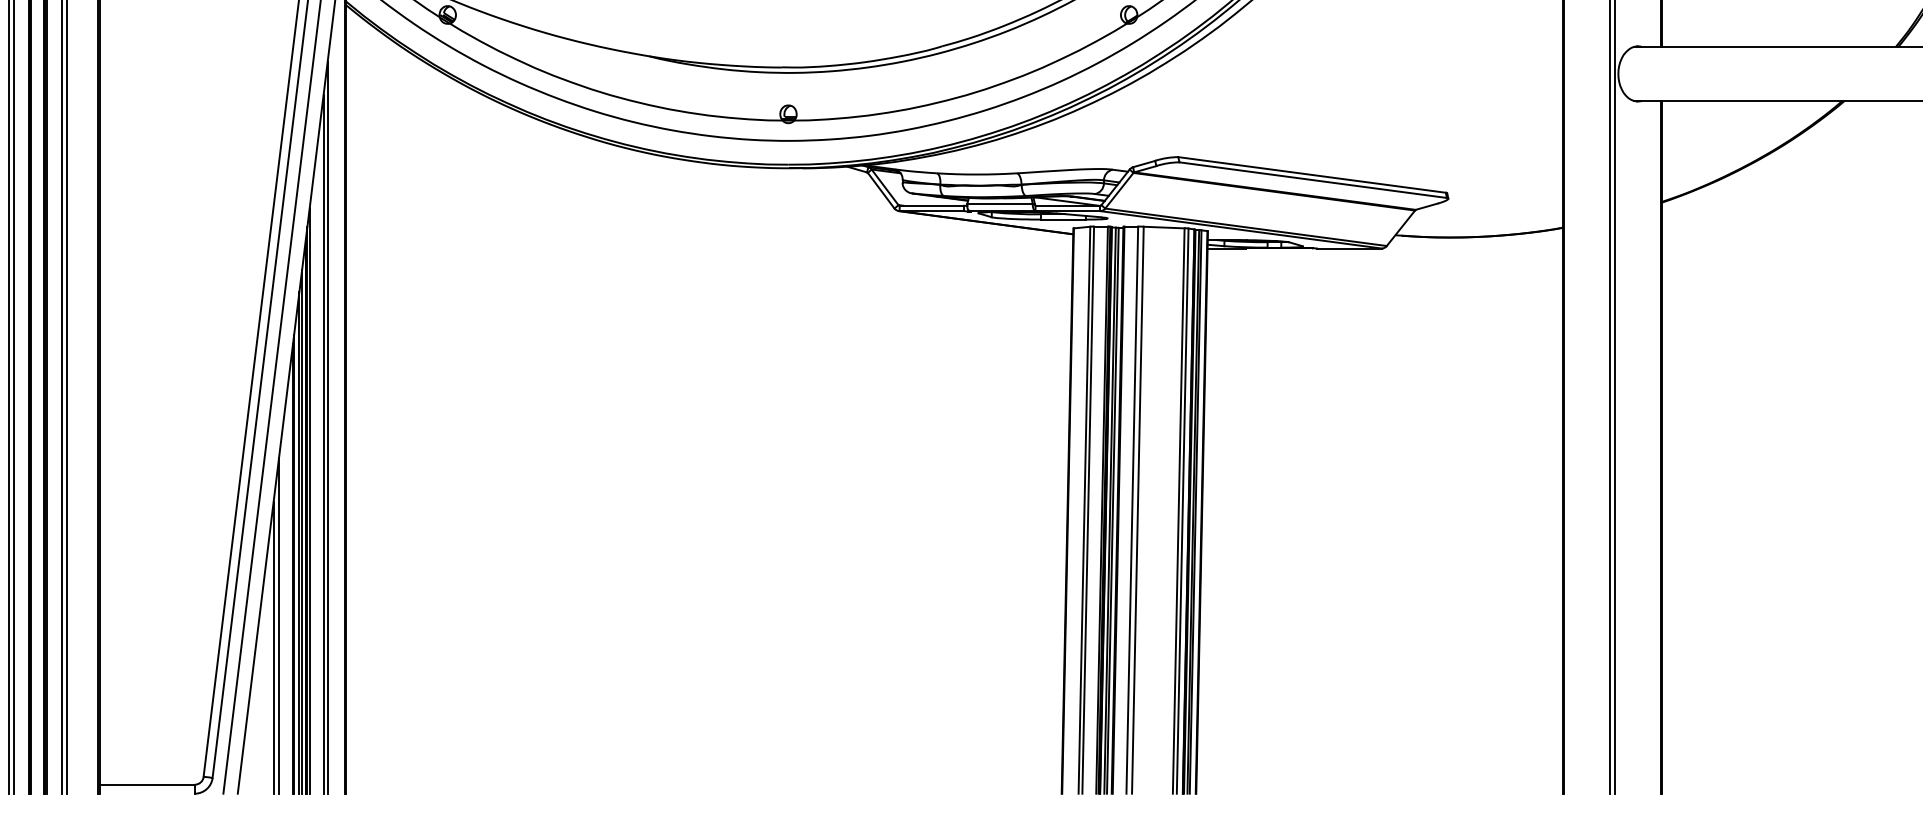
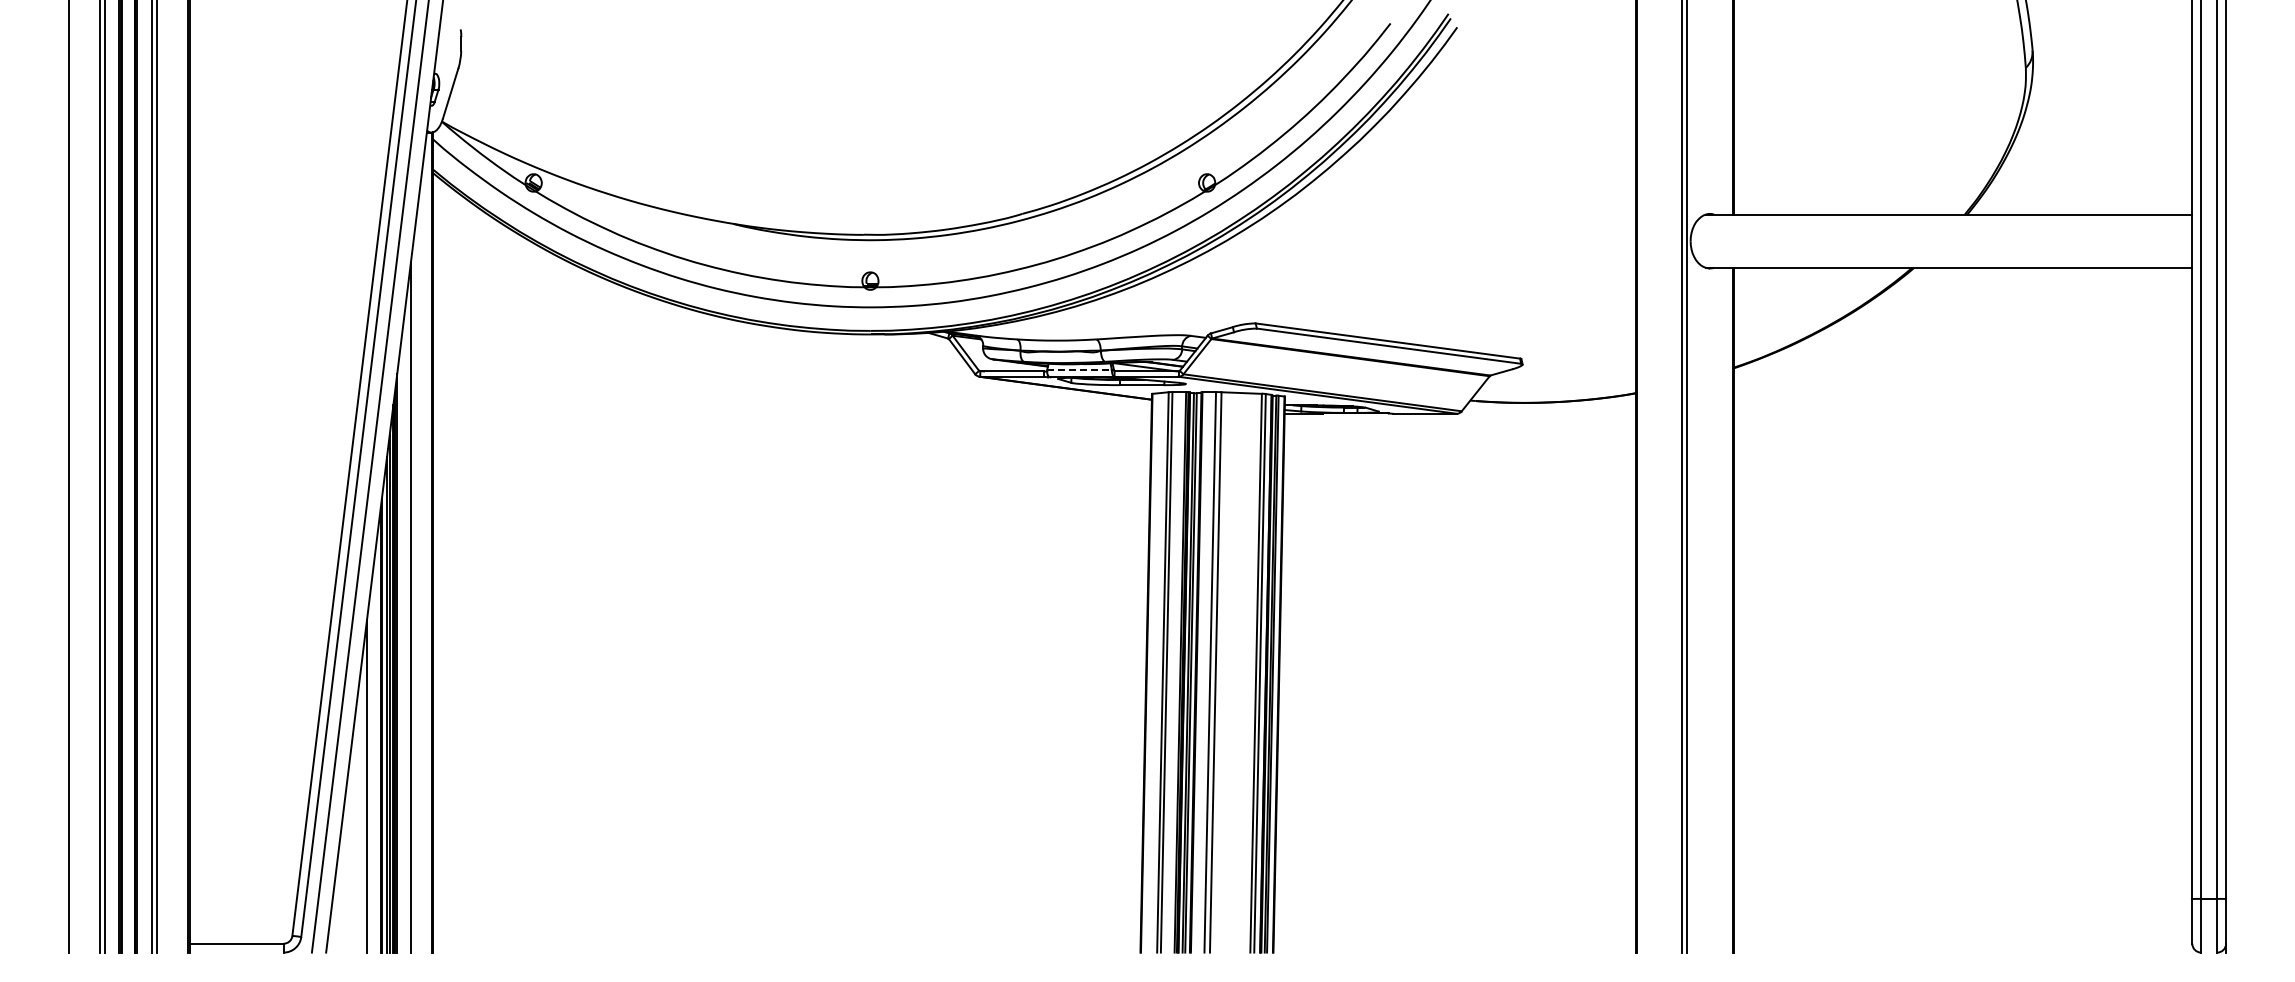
line: (1001, 203) -> (1080, 369), solid -> dashed
line: (327, 427) -> (414, 590), removed
line: (273, 647) -> (361, 808), removed

